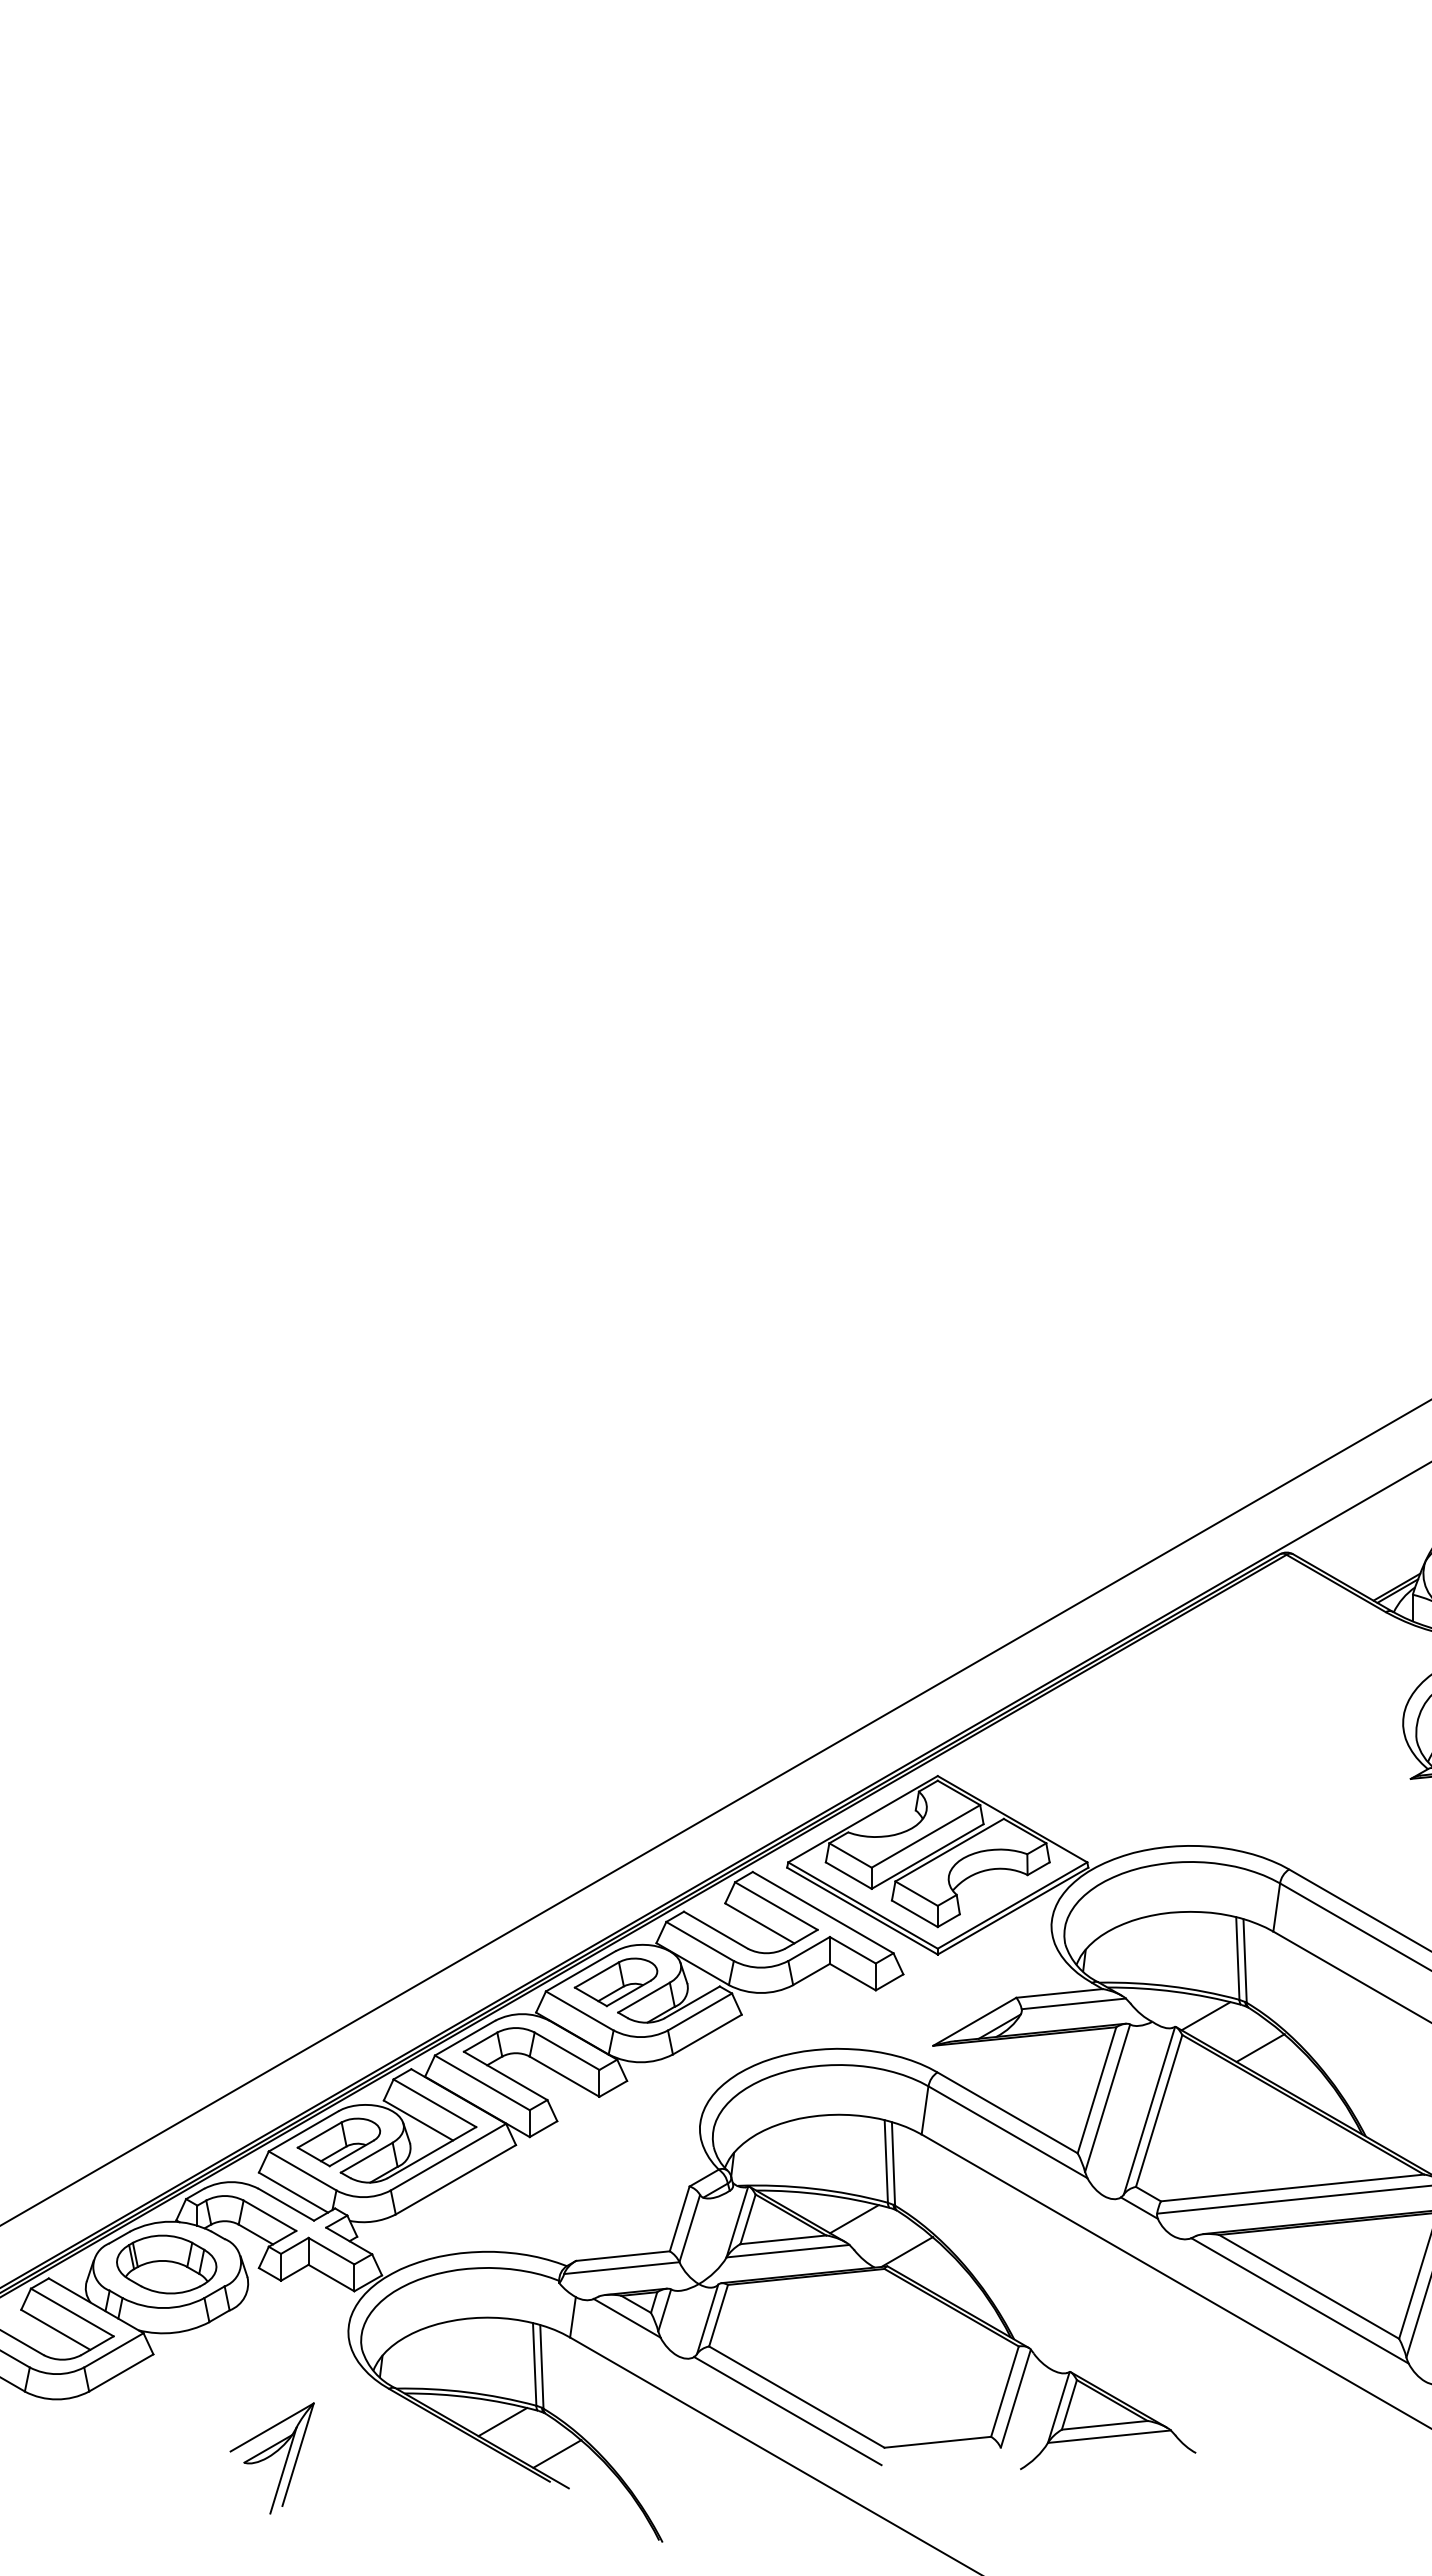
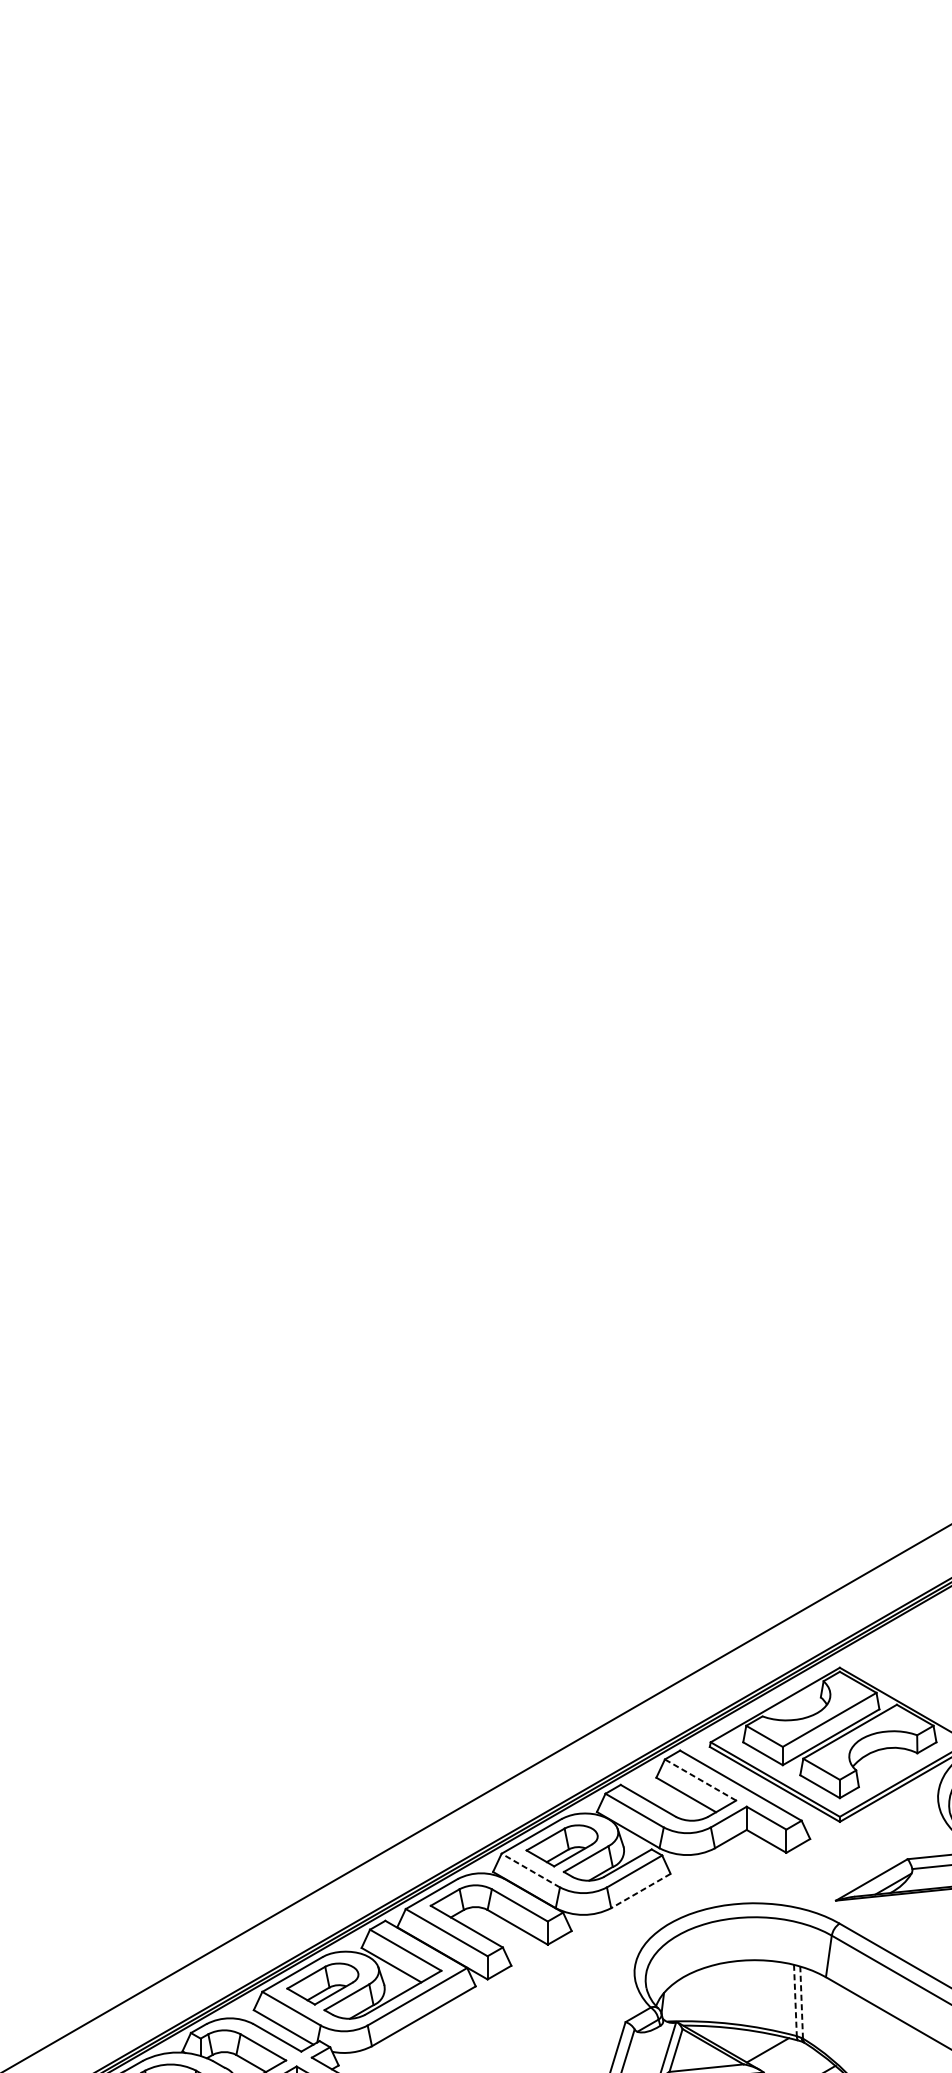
line: (776, 1906) -> (700, 1780), solid -> dashed
line: (579, 2010) -> (530, 1870), solid -> dashed
line: (707, 2034) -> (641, 1890), solid -> dashed
line: (886, 2161) -> (795, 2000), solid -> dashed
line: (893, 2164) -> (801, 2003), solid -> dashed

